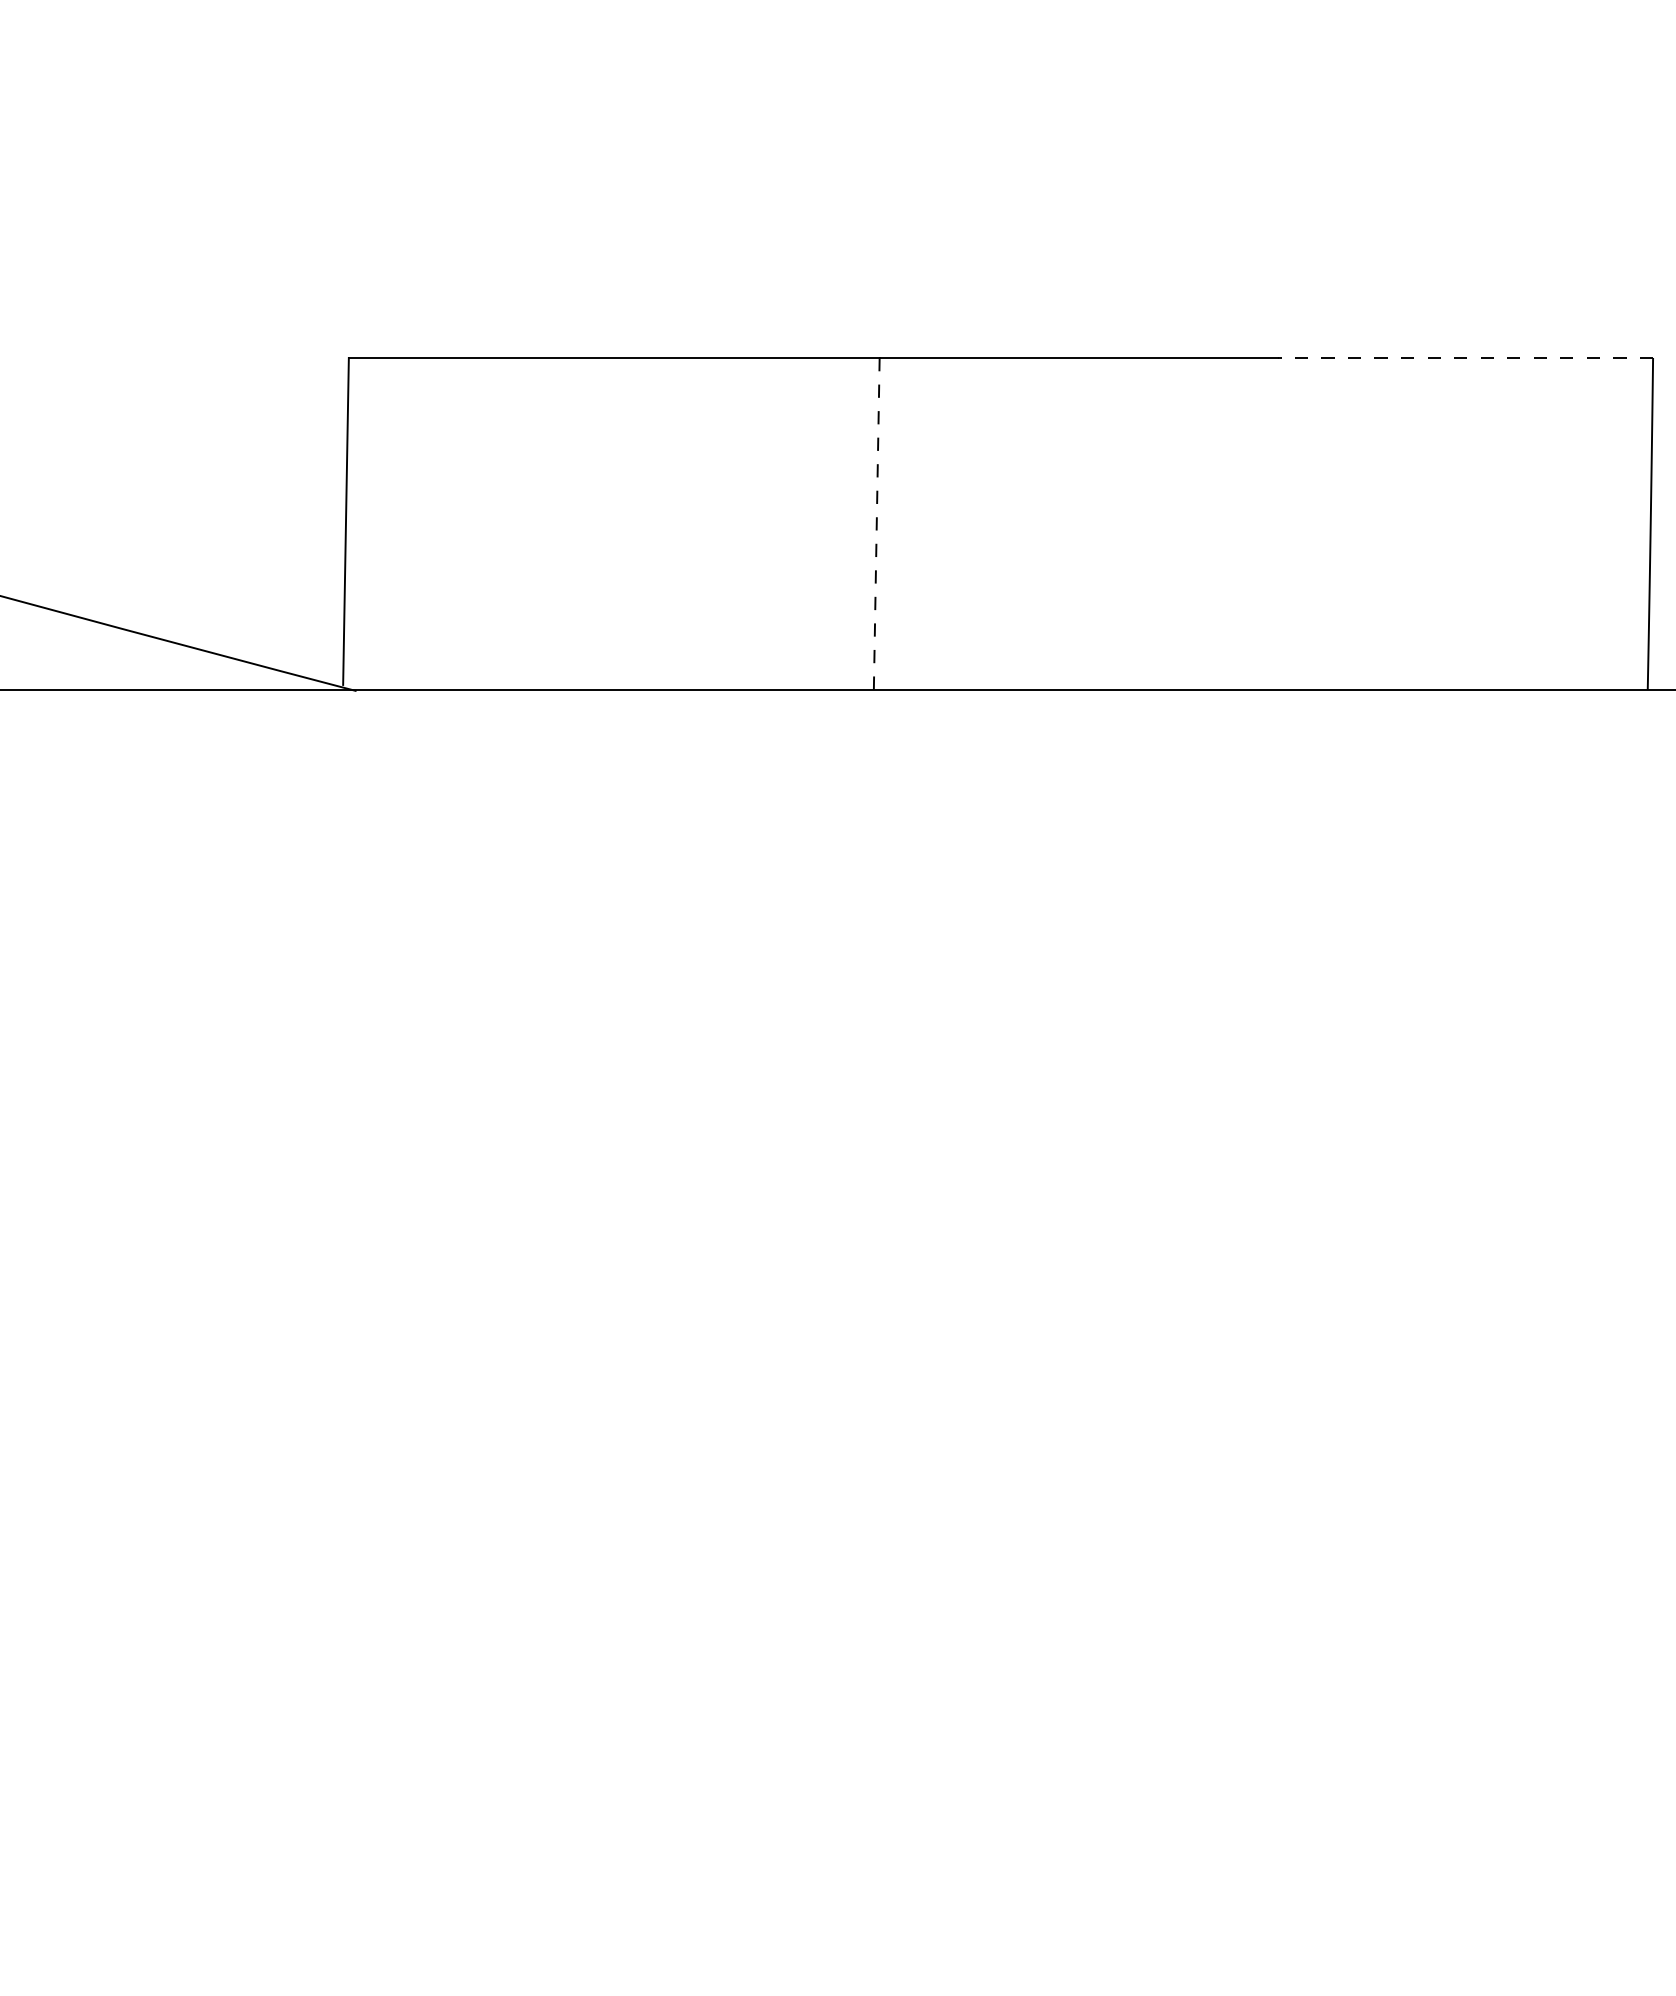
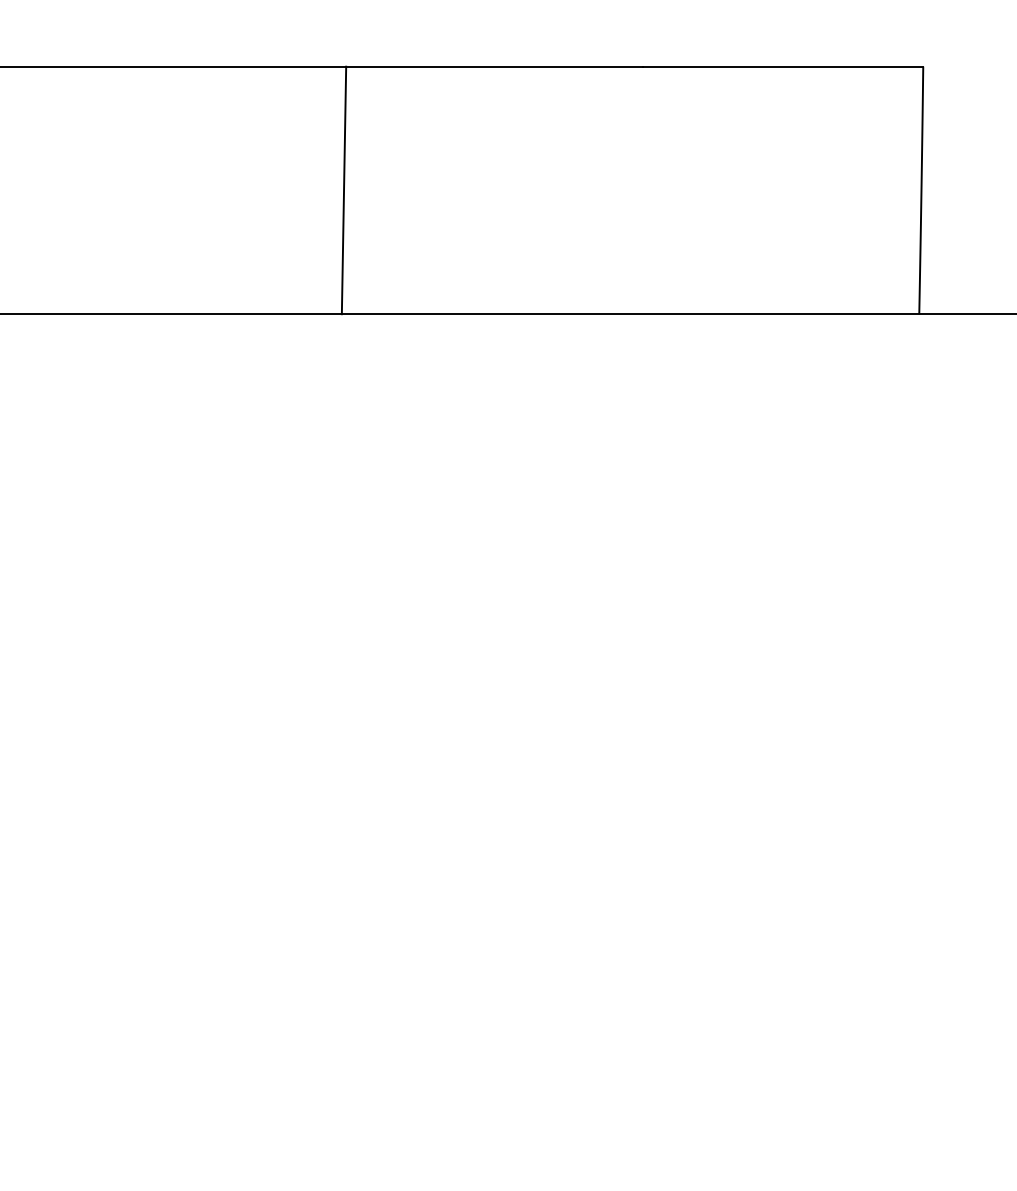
line: (1465, 357) -> (783, 66), dashed -> solid
line: (876, 523) -> (343, 190), dashed -> solid

